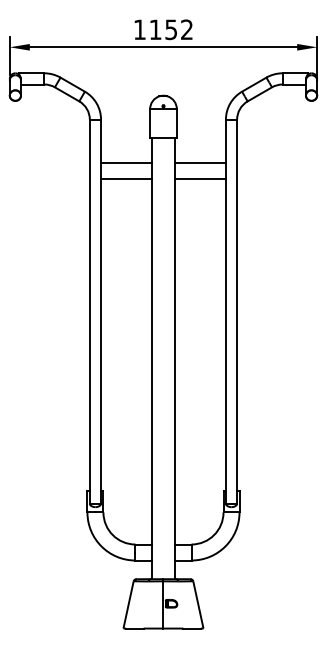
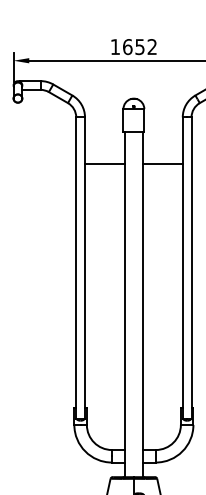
text: (155, 29) -> (127, 46), 1152 -> 1652
line: (126, 162) -> (104, 150), removed
line: (200, 162) -> (162, 150), removed

